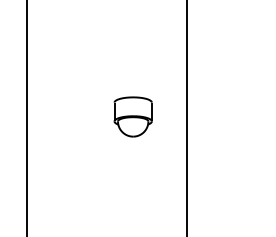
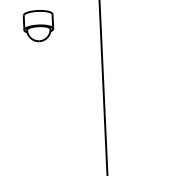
part: (132, 116) -> (38, 25), moved

